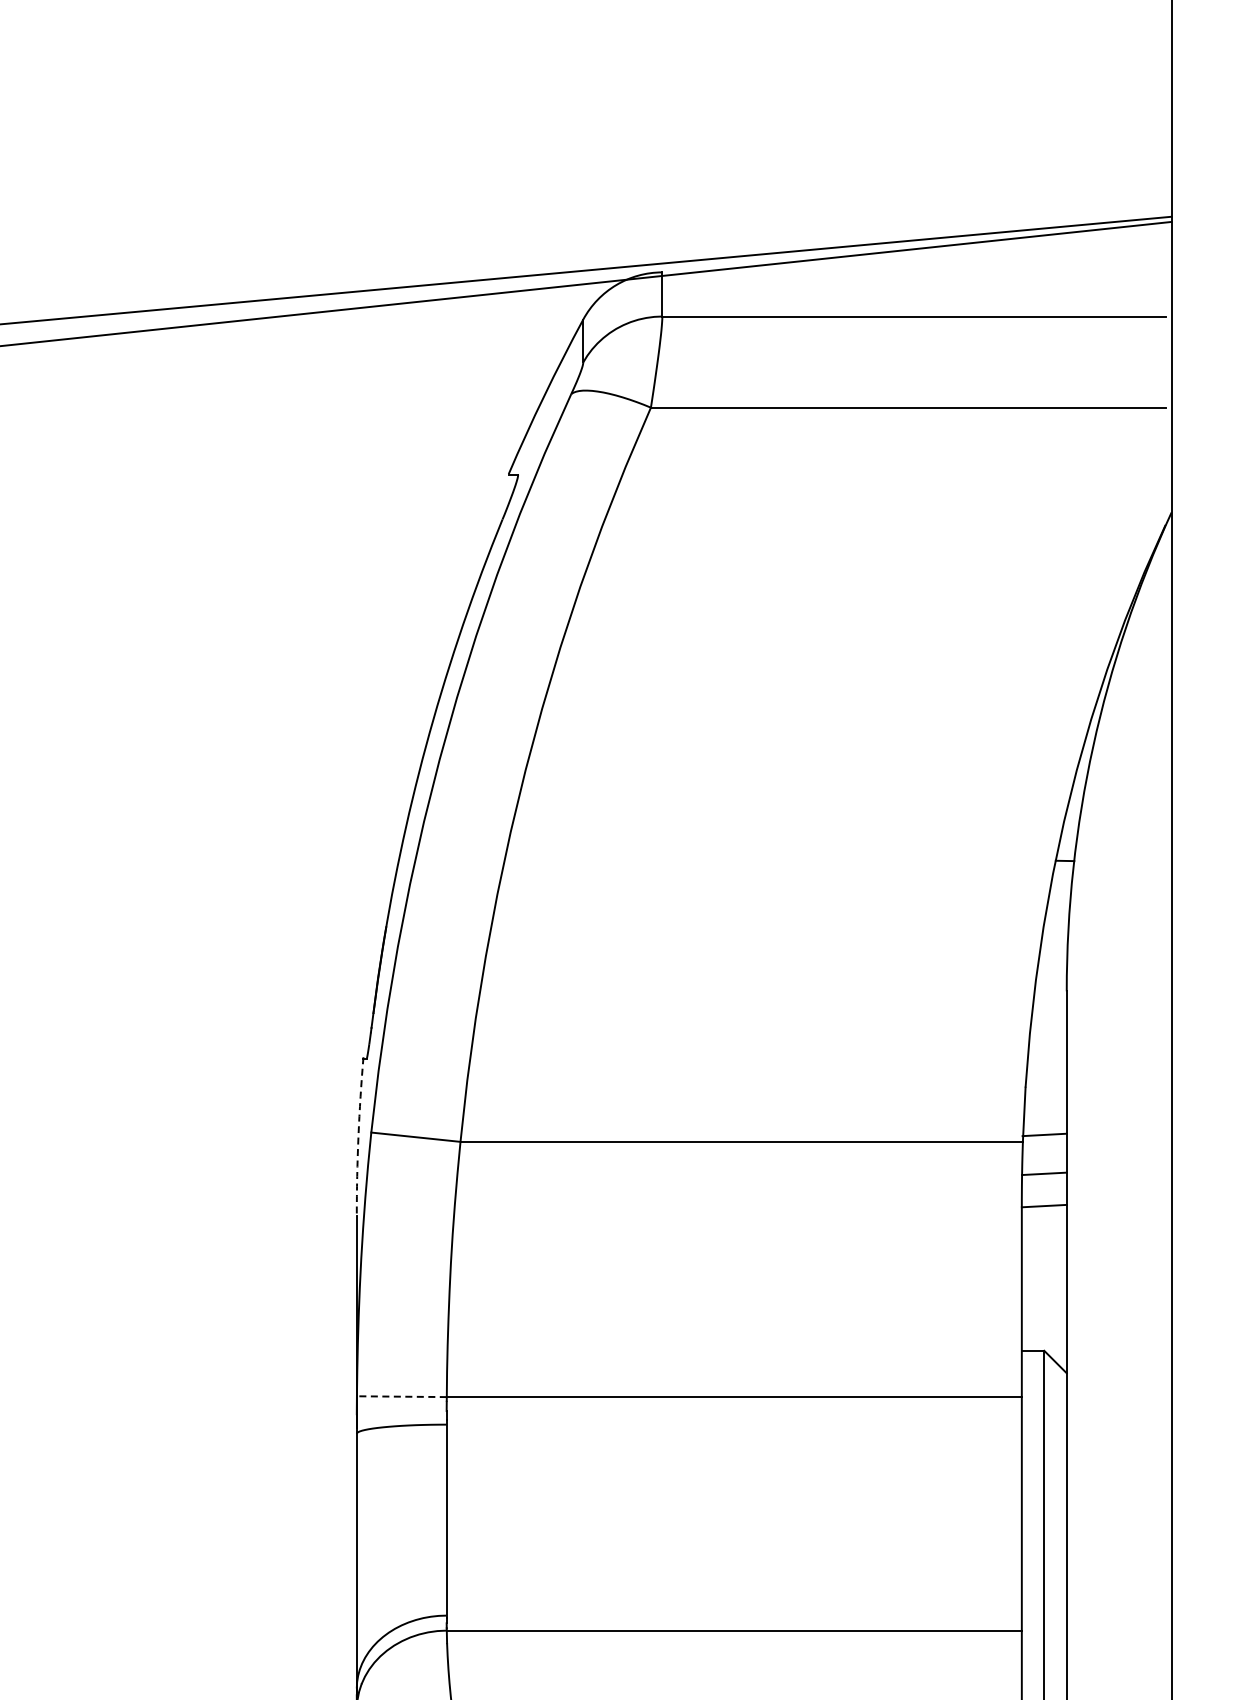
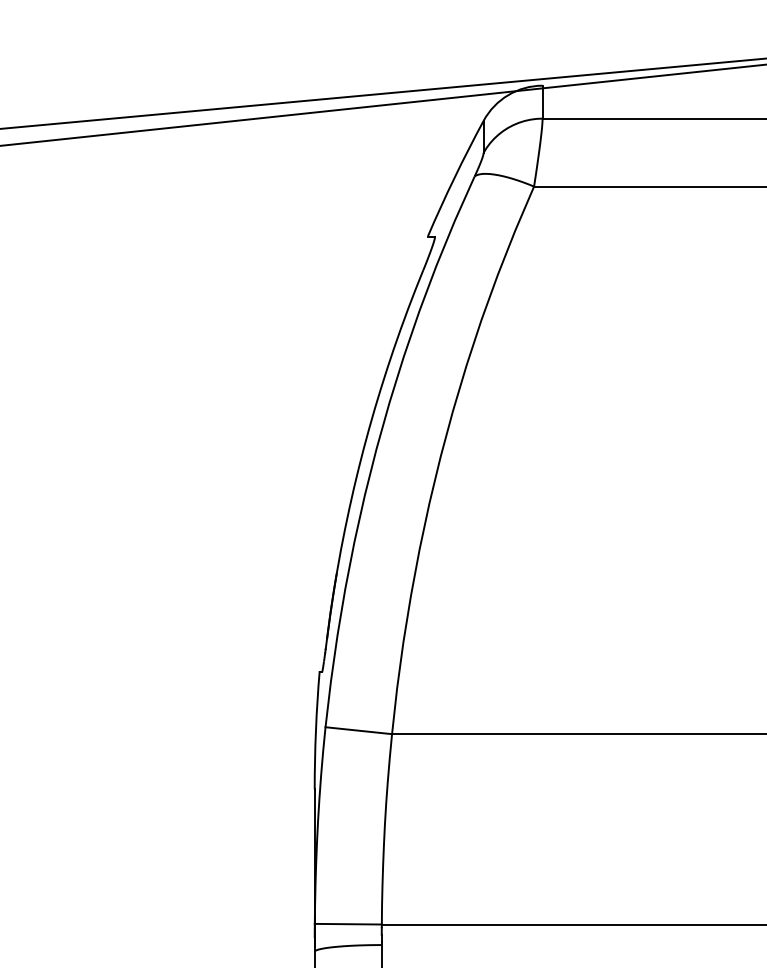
arc: (358, 1136) -> (315, 730), dashed -> solid
line: (401, 1396) -> (348, 924), dashed -> solid

